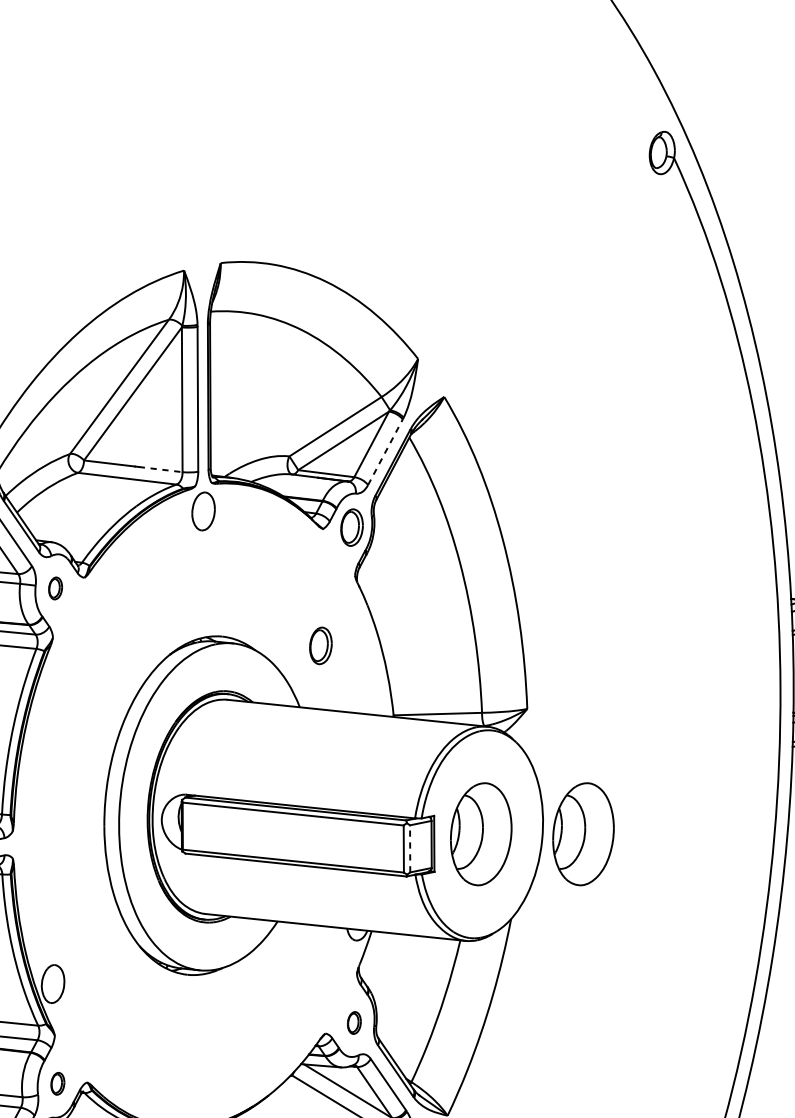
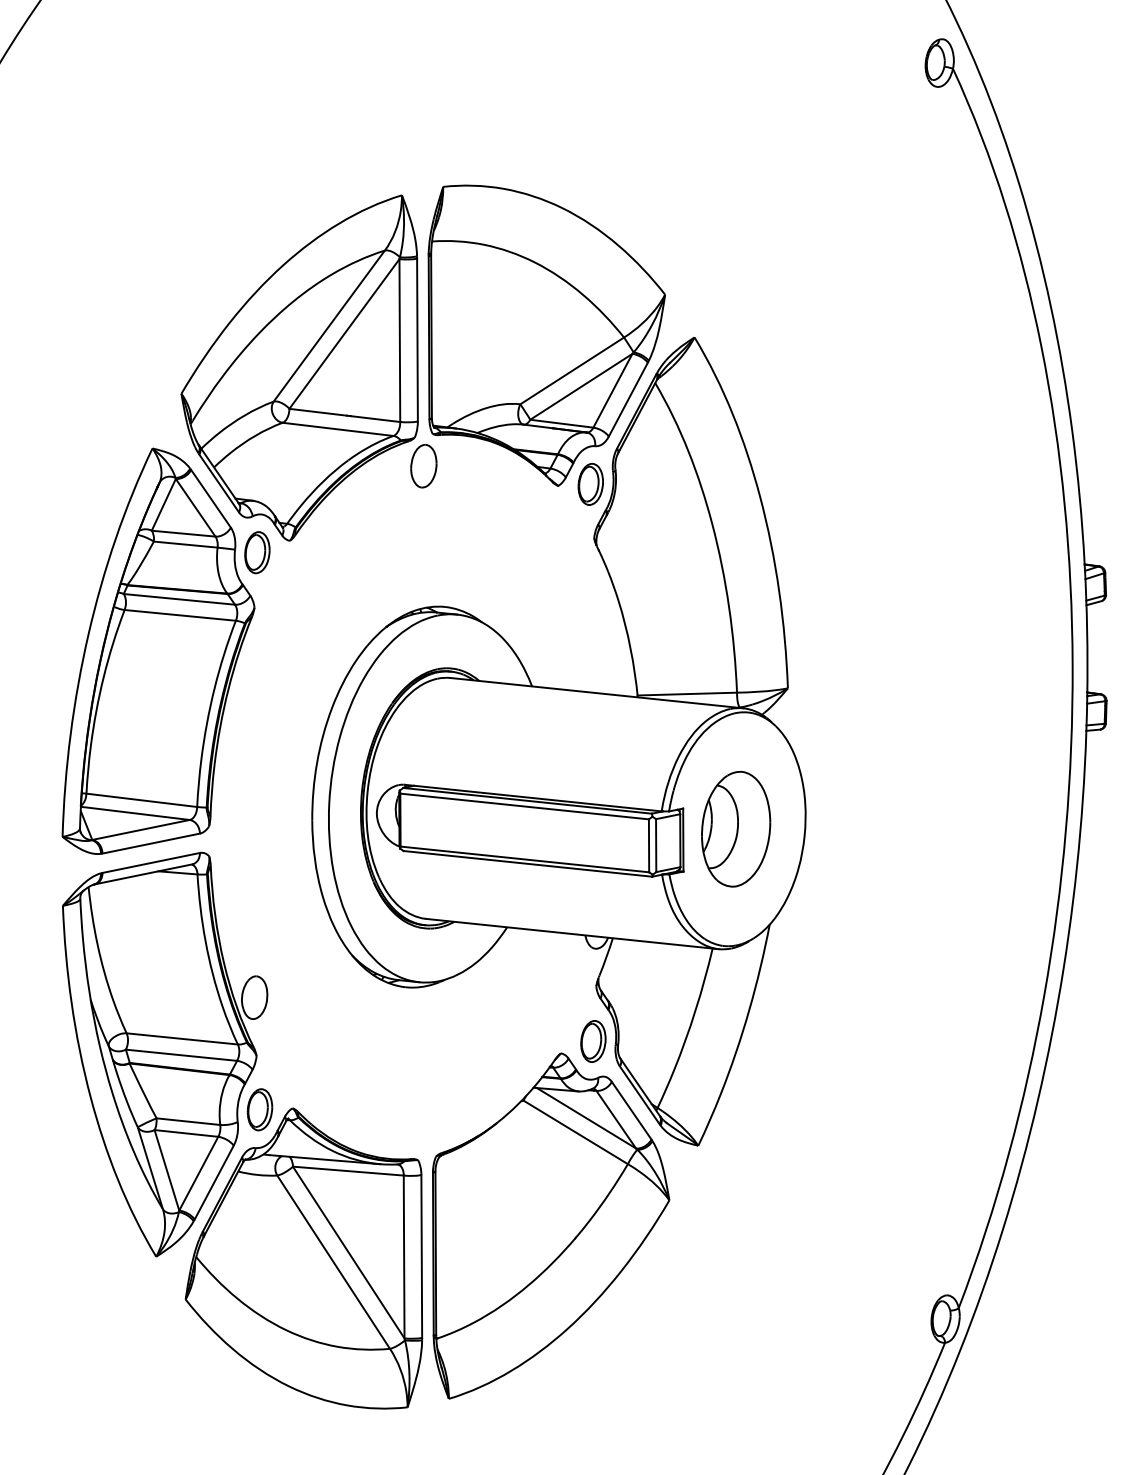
line: (385, 452) -> (628, 399), dashed -> solid
line: (160, 469) -> (375, 419), dashed -> solid
part: (55, 588) -> (257, 552), size x1.67
part: (320, 645) -> (555, 616), removed
part: (583, 833) -> (851, 828), removed
line: (410, 848) -> (656, 845), dashed -> solid
part: (354, 1023) -> (593, 1041), size x1.67
part: (57, 1083) -> (259, 1109), size x1.67

